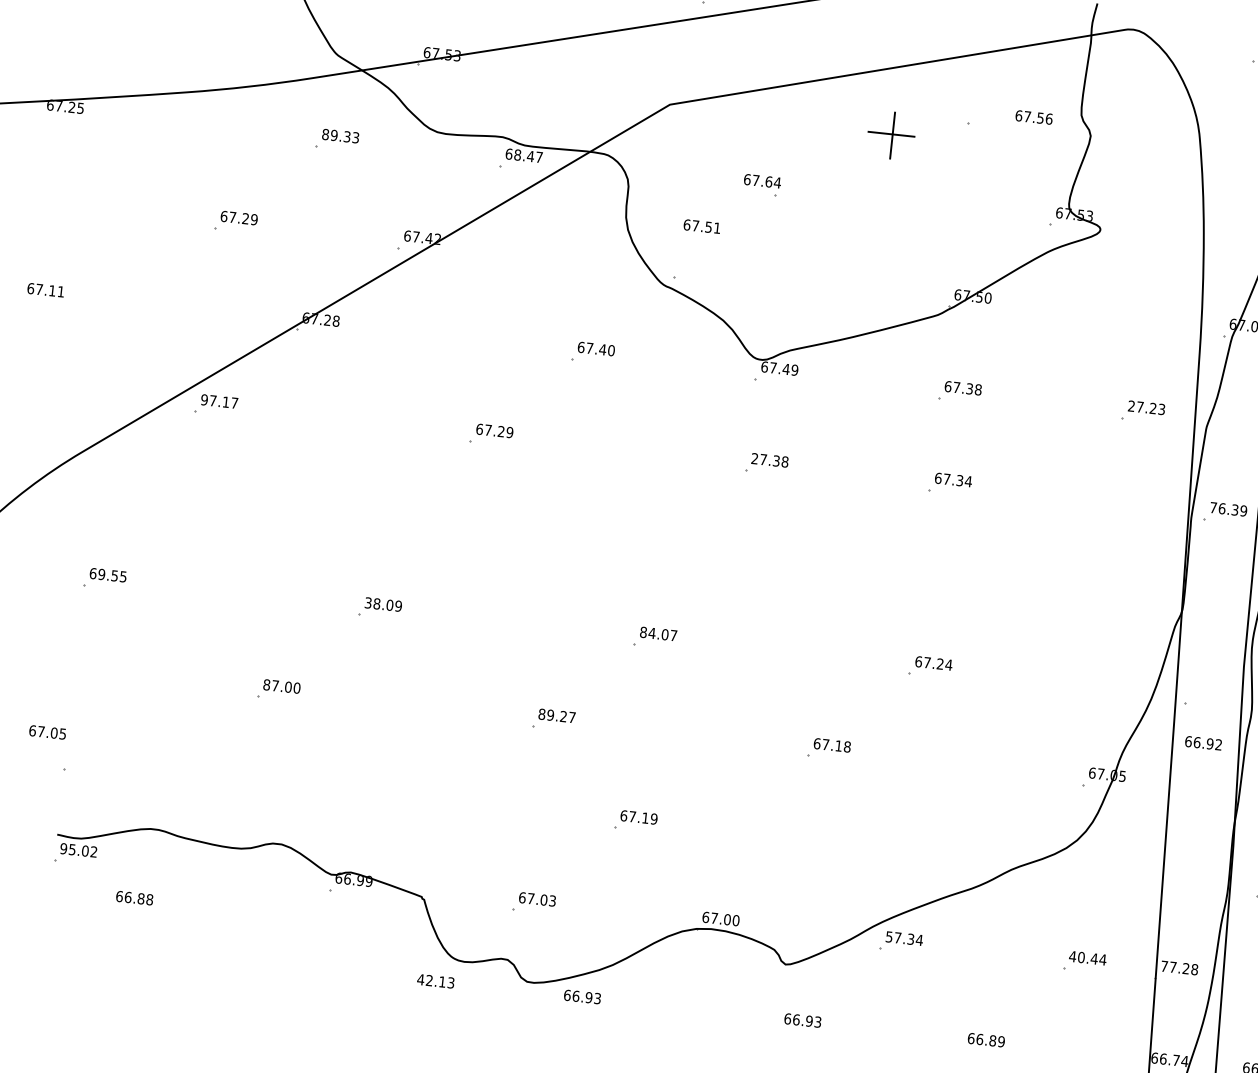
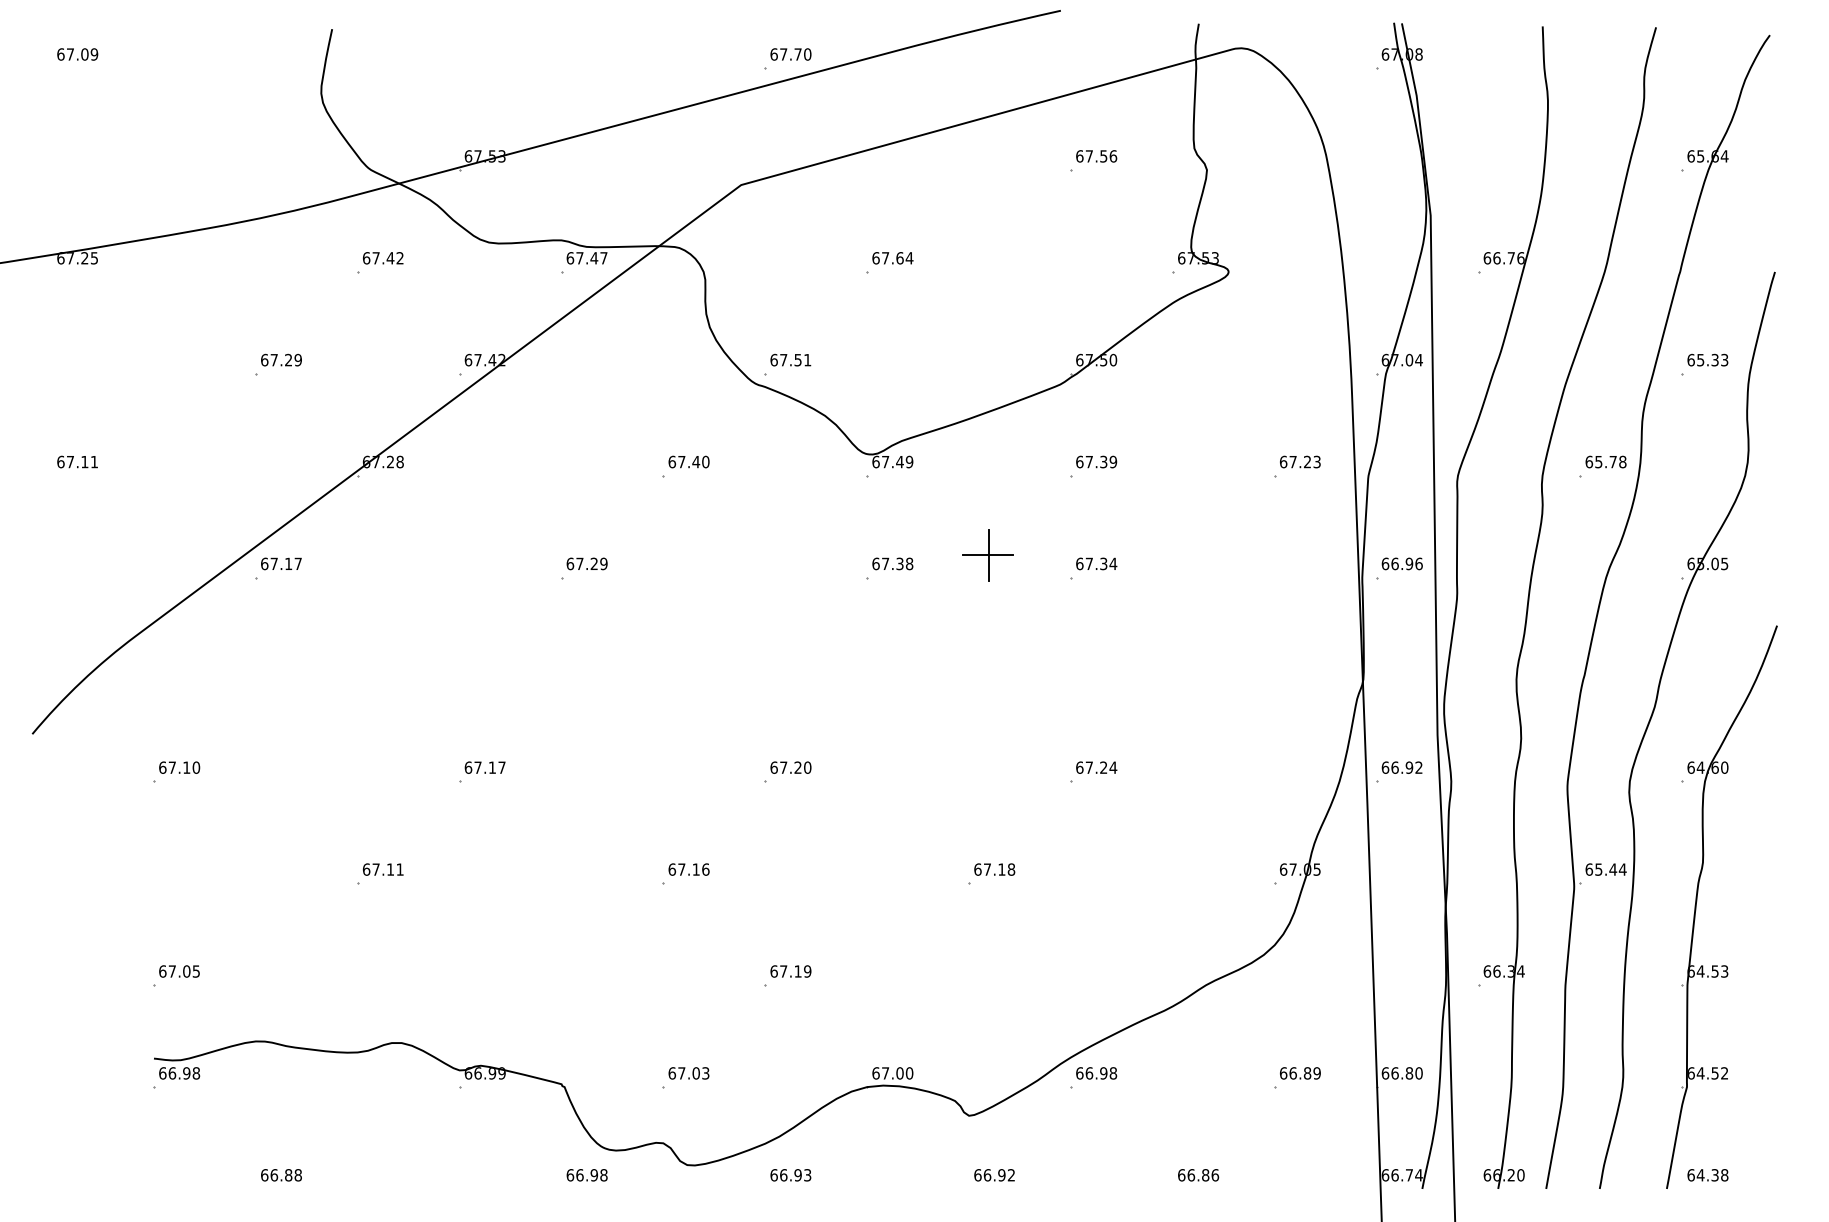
text: (1033, 117) -> (1096, 156), moved
part: (890, 135) -> (987, 555), moved
text: (339, 136) -> (382, 258), 89.33 -> 67.42
text: (517, 155) -> (579, 258), 68.47 -> 67.47
text: (762, 181) -> (892, 258), moved
text: (701, 225) -> (790, 359), moved
text: (978, 390) -> (1113, 462), 67.38 -> 67.39
text: (204, 399) -> (264, 563), 97.17 -> 67.17
text: (1131, 405) -> (1283, 461), 27.23 -> 67.23
text: (754, 458) -> (875, 563), 27.38 -> 67.38
text: (1228, 508) -> (1401, 563), 76.39 -> 66.96
text: (112, 575) -> (184, 767), 69.55 -> 67.10
text: (382, 604) -> (484, 767), 38.09 -> 67.17
text: (658, 633) -> (790, 767), 84.07 -> 67.20
text: (281, 686) -> (382, 869), 87.00 -> 67.11
text: (556, 715) -> (688, 869), 89.27 -> 67.16
text: (47, 732) -> (179, 971), moved
text: (1202, 742) -> (1401, 767), moved
text: (78, 850) -> (179, 1073), 95.02 -> 66.98
text: (134, 898) -> (281, 1175), moved
text: (904, 938) -> (1096, 1073), 57.34 -> 66.98
text: (1088, 958) -> (1300, 1073), 40.44 -> 66.89
text: (1178, 968) -> (1401, 1073), 77.28 -> 66.80
text: (435, 981) -> (586, 1175), 42.13 -> 66.98
text: (582, 997) -> (790, 1175), moved
text: (818, 1022) -> (1011, 1175), 66.93 -> 66.92
text: (1001, 1041) -> (1215, 1175), 66.89 -> 66.86

